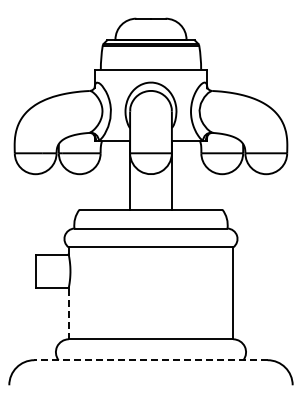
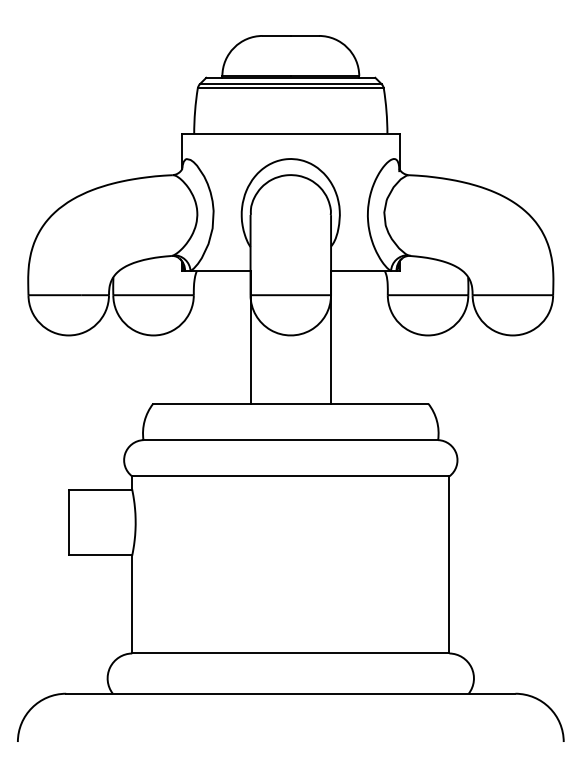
line: (68, 314) -> (131, 605), dashed -> solid
line: (151, 360) -> (291, 694), dashed -> solid

